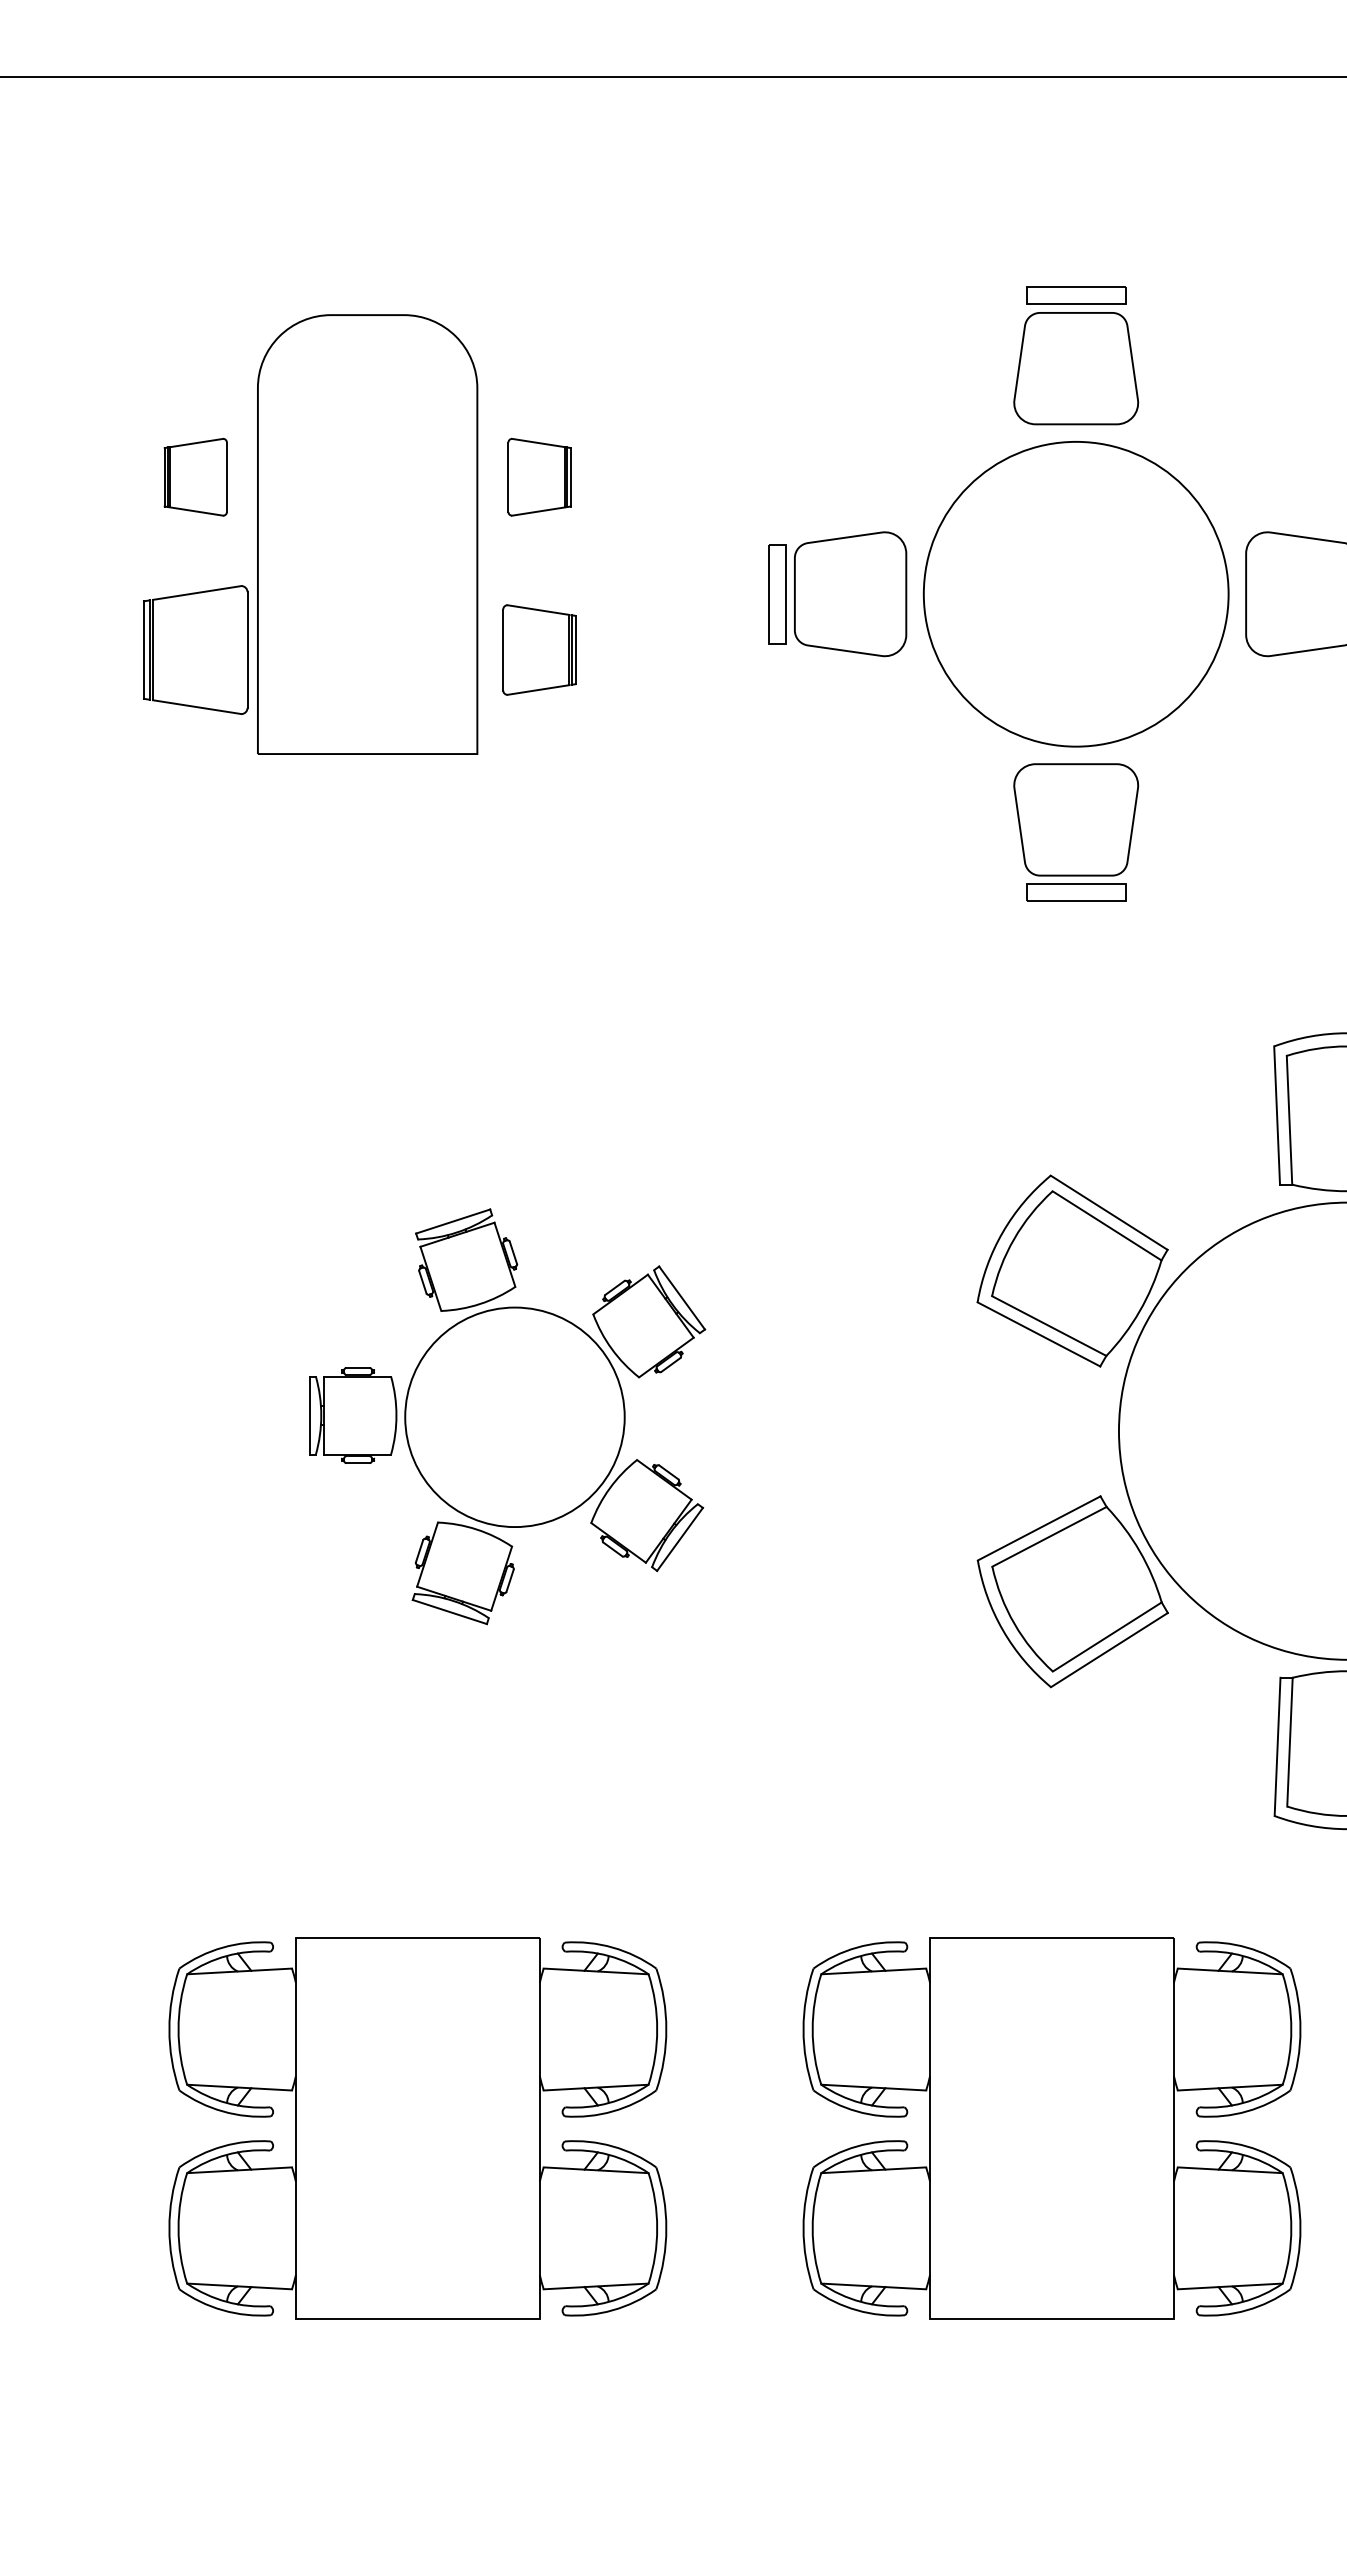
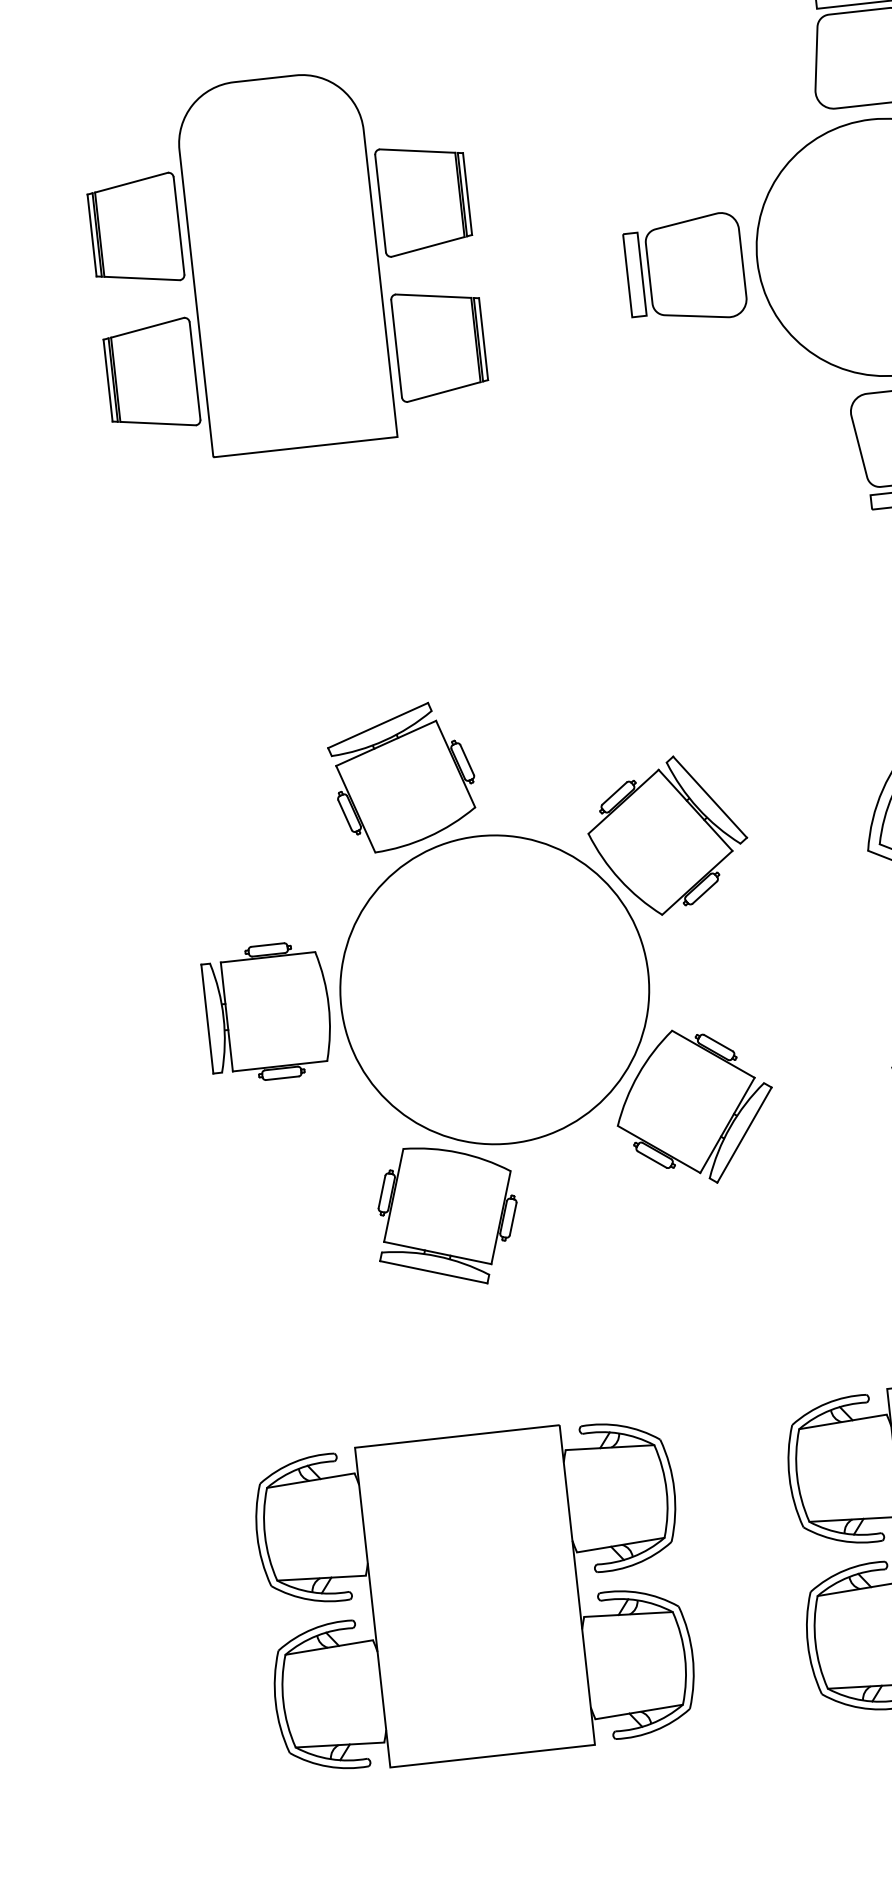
part: (195, 477) -> (135, 231), size x1.67
part: (539, 477) -> (424, 199), size x1.67
part: (539, 649) -> (440, 343), size x1.43
part: (507, 1416) -> (484, 990), size x1.67

